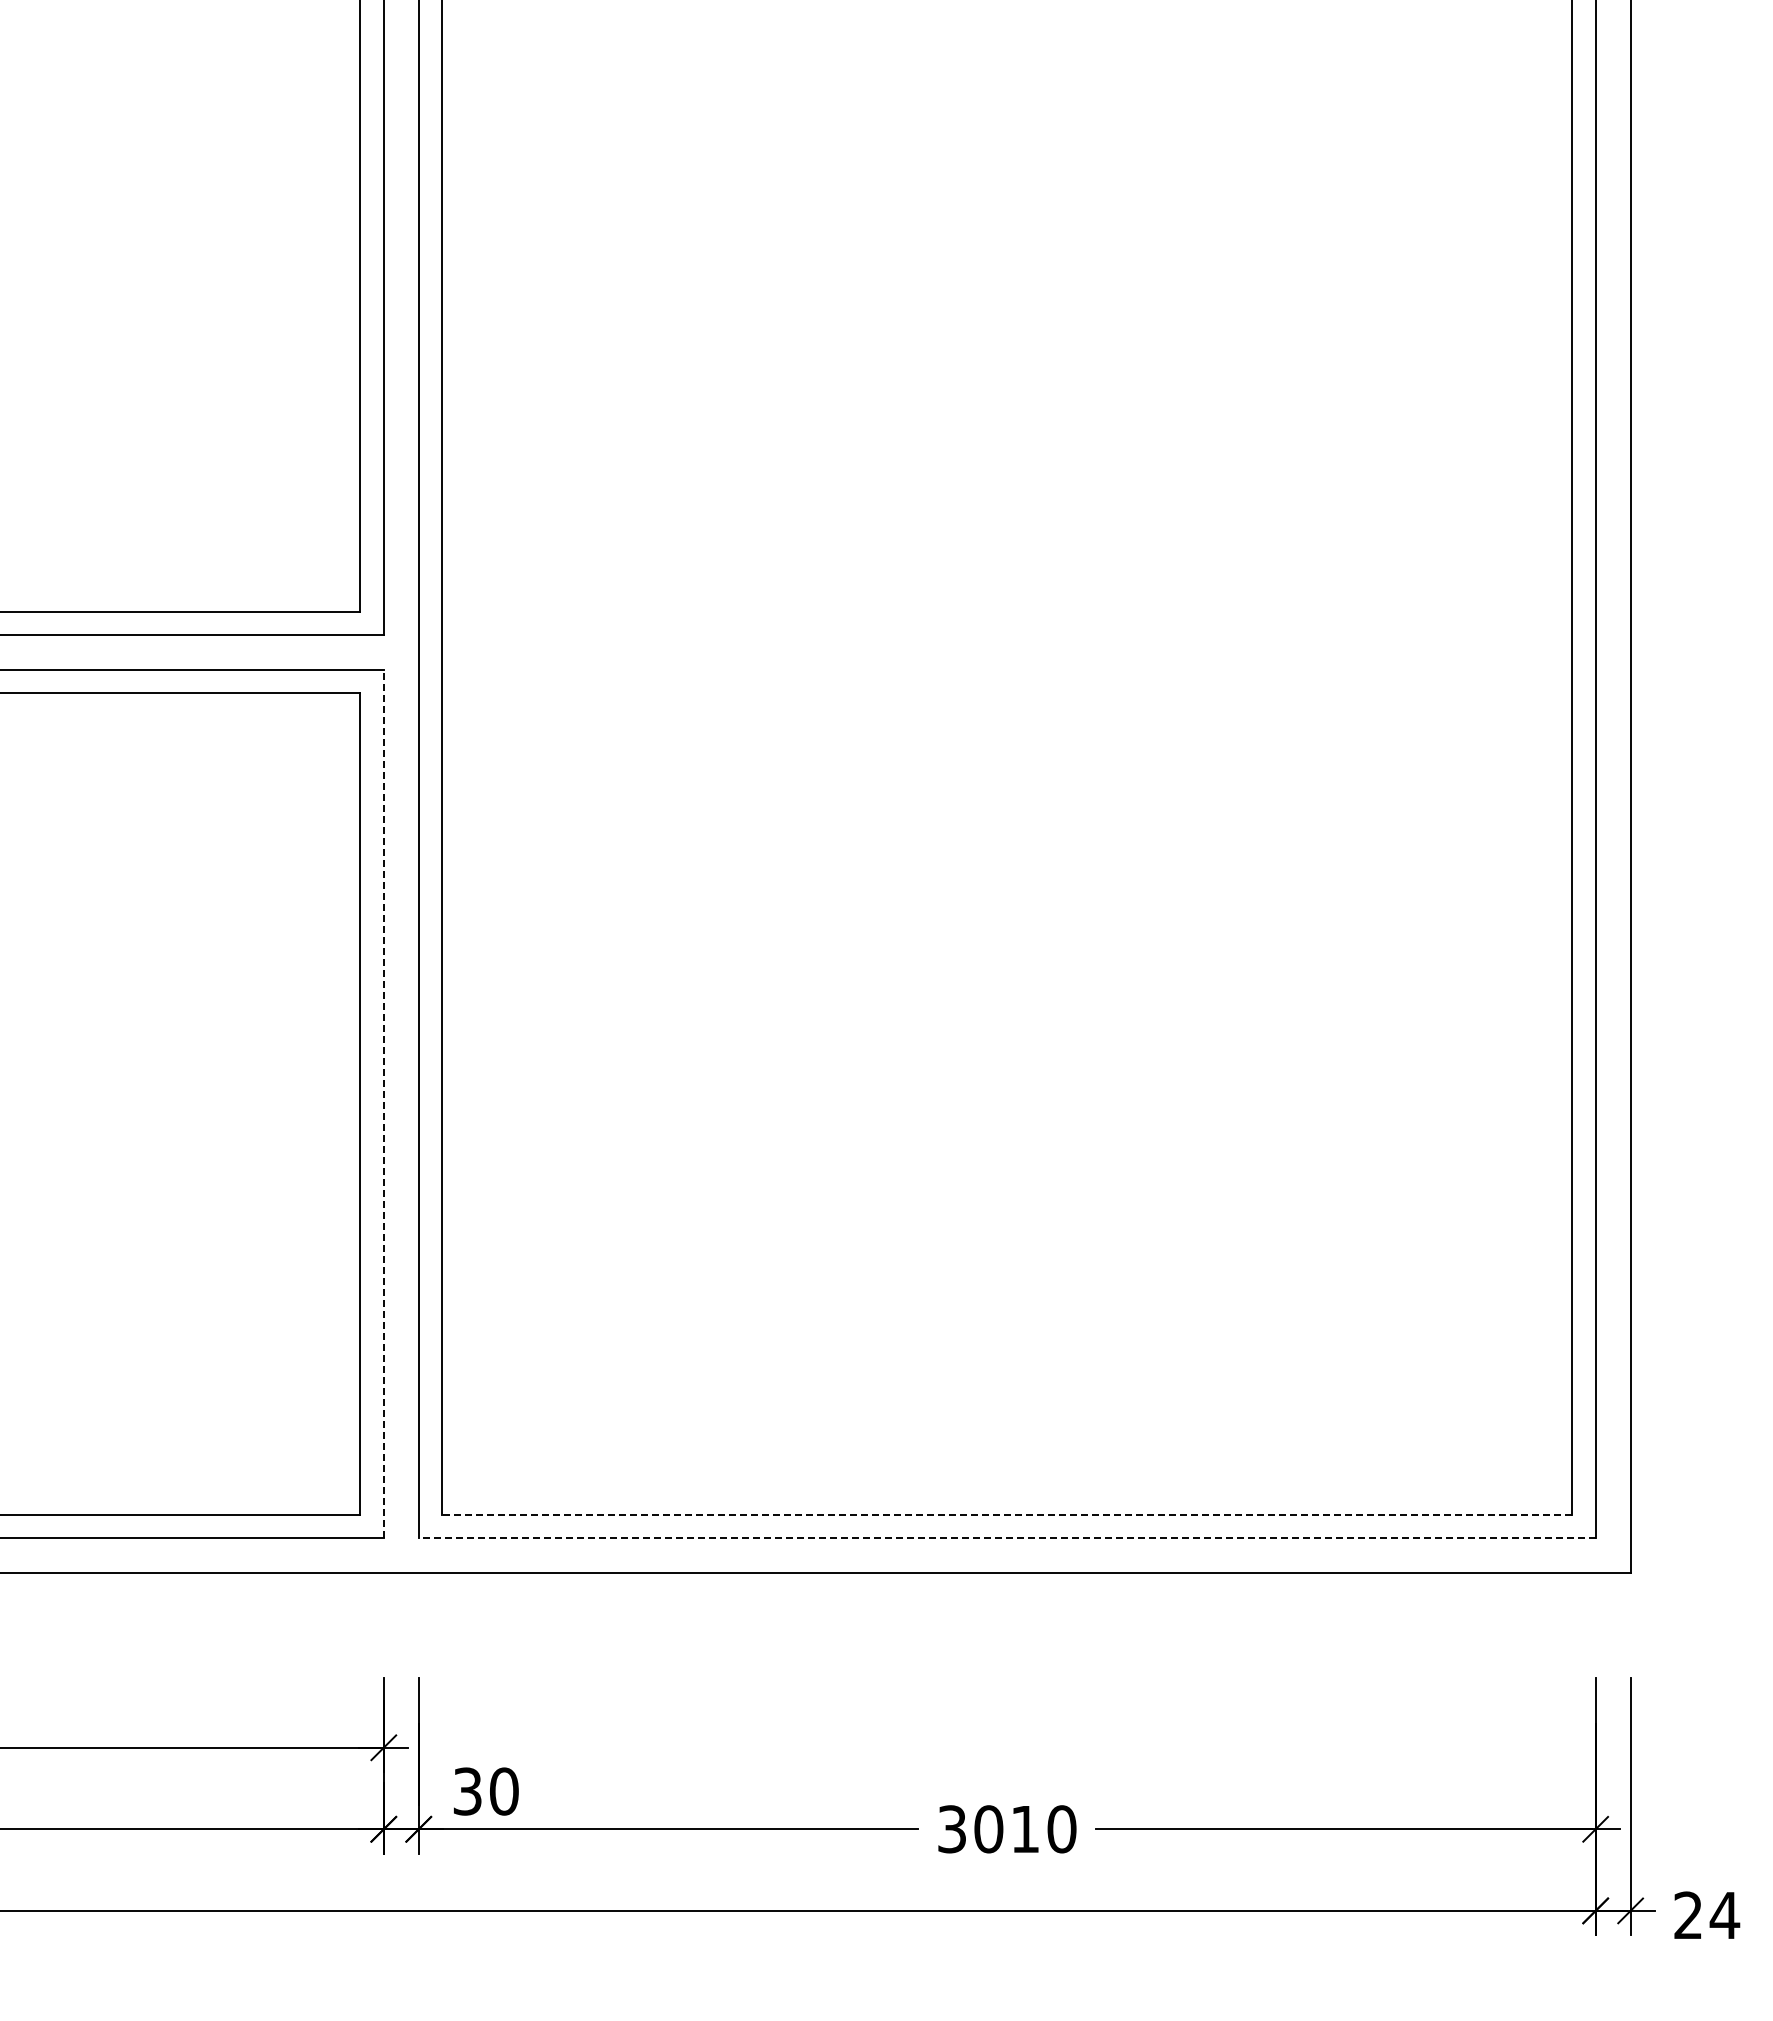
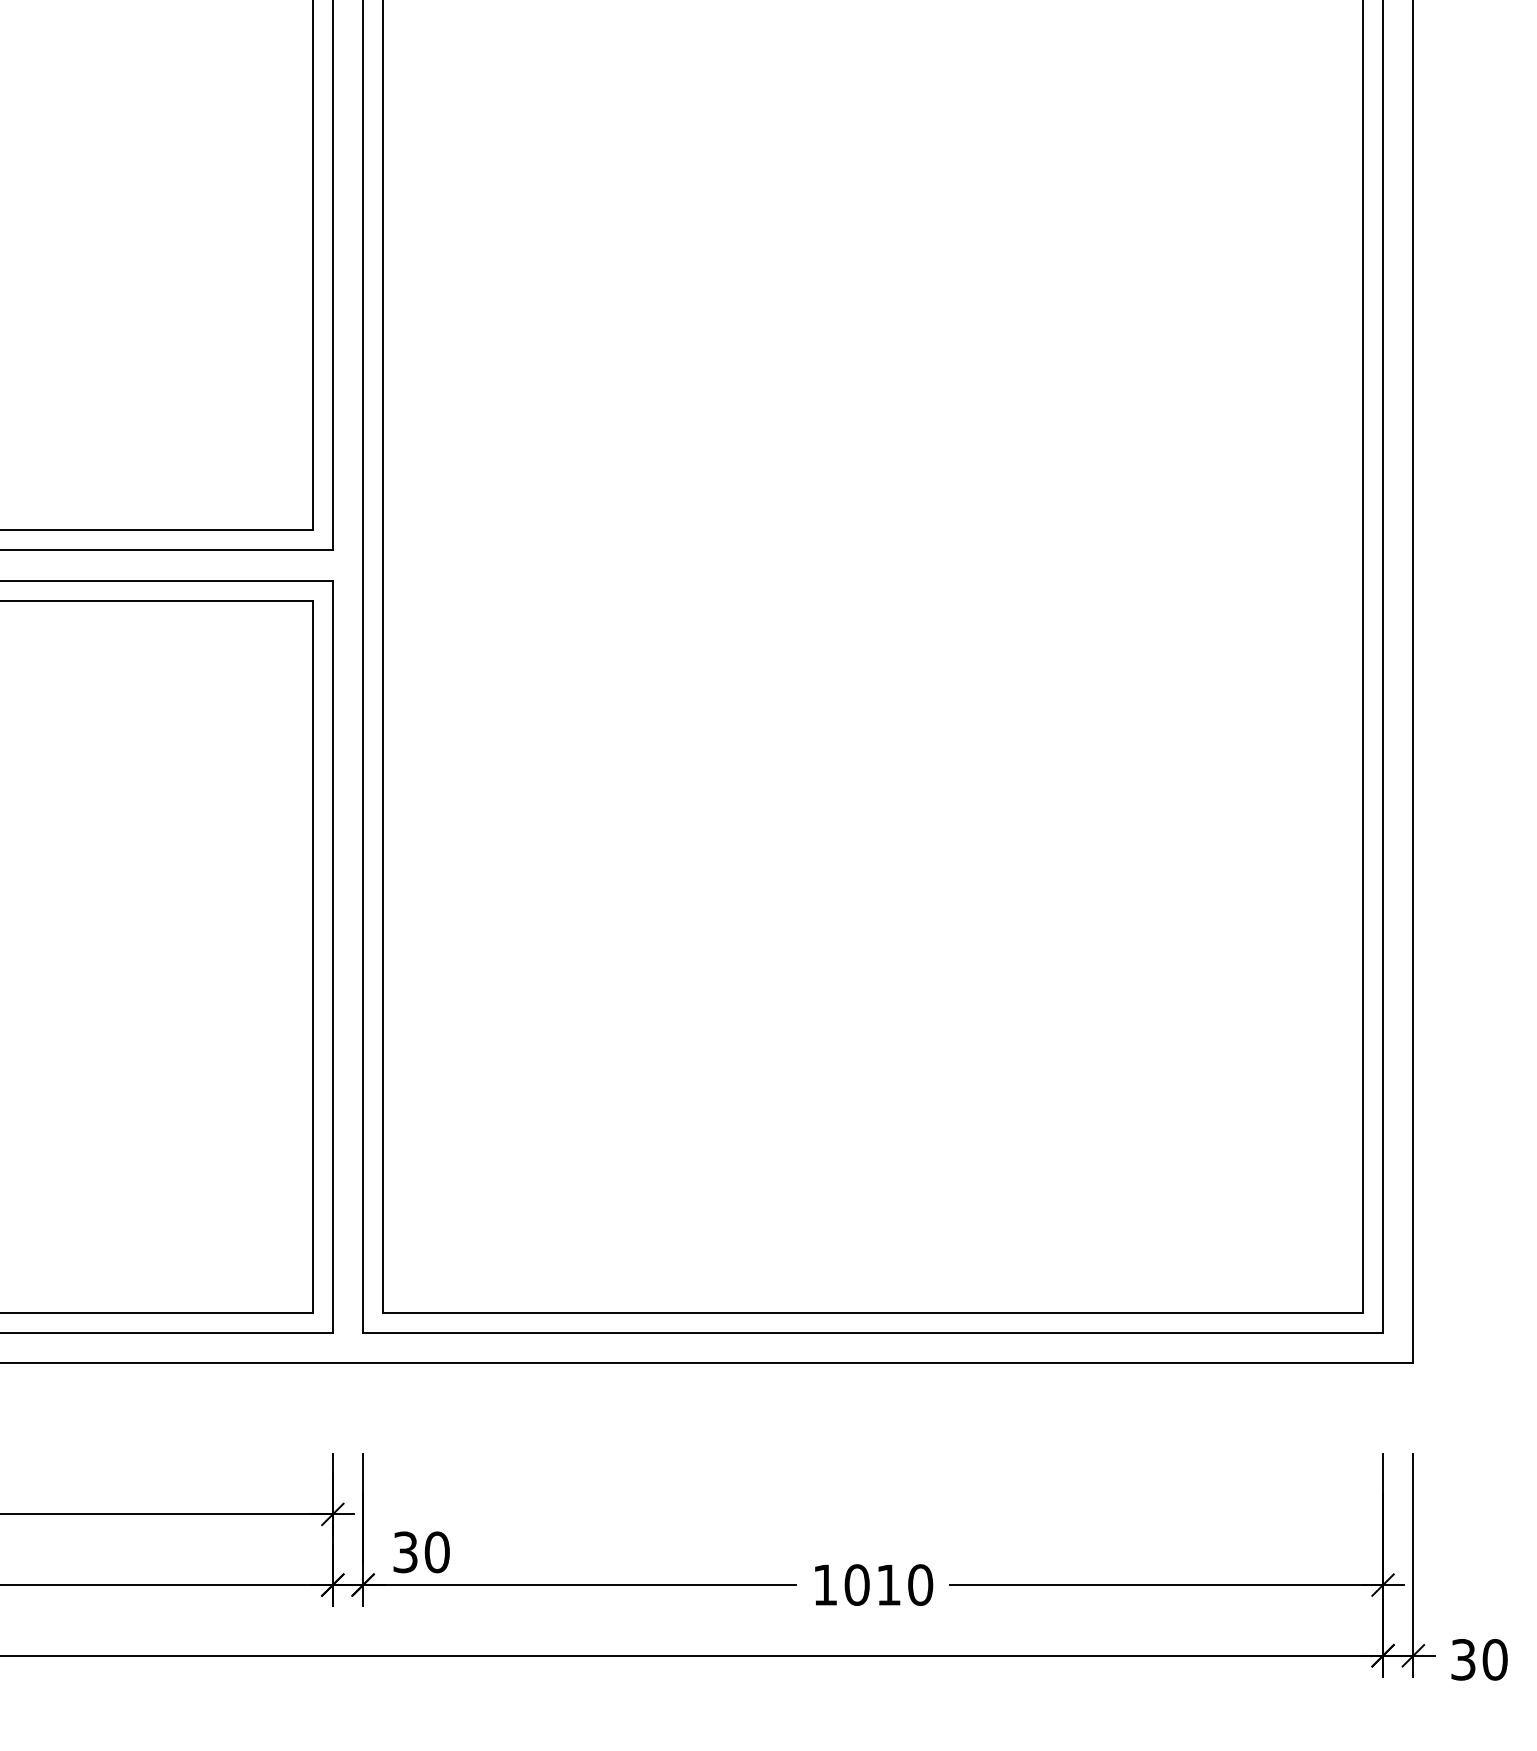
line: (383, 1103) -> (332, 956), dashed -> solid
line: (1006, 1514) -> (872, 1312), dashed -> solid
line: (1006, 1538) -> (872, 1333), dashed -> solid
text: (951, 1829) -> (824, 1585), 3010 -> 1010
text: (1707, 1915) -> (1479, 1659), 24 -> 30

